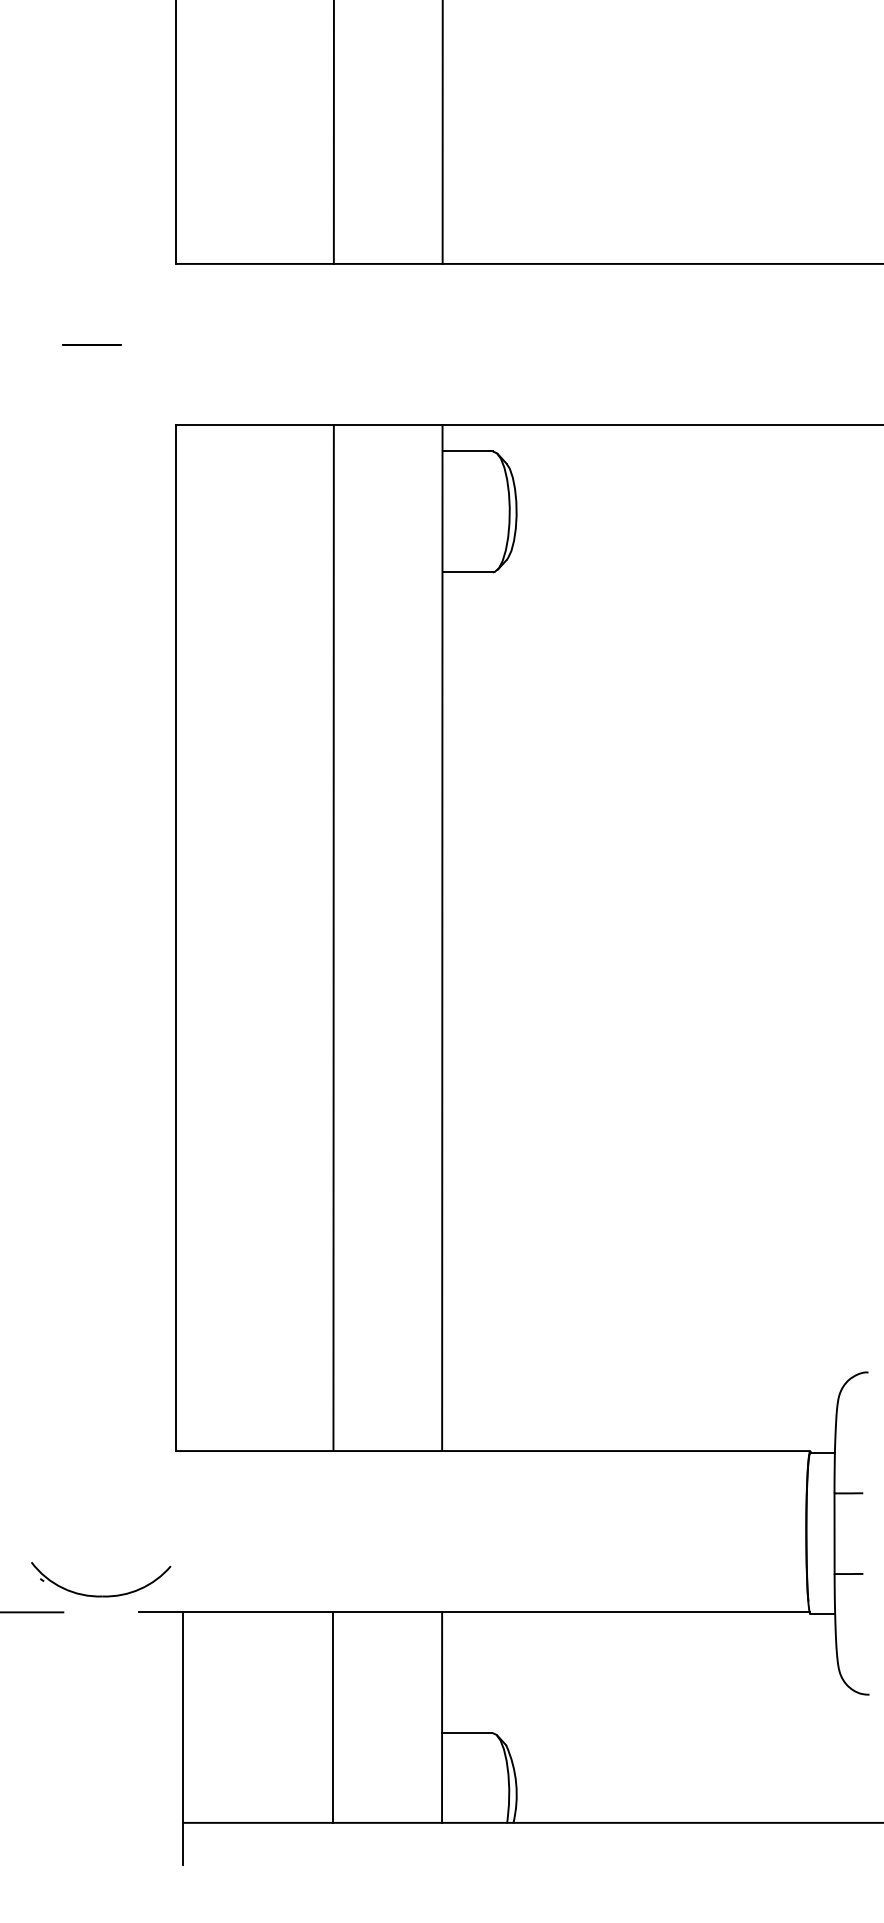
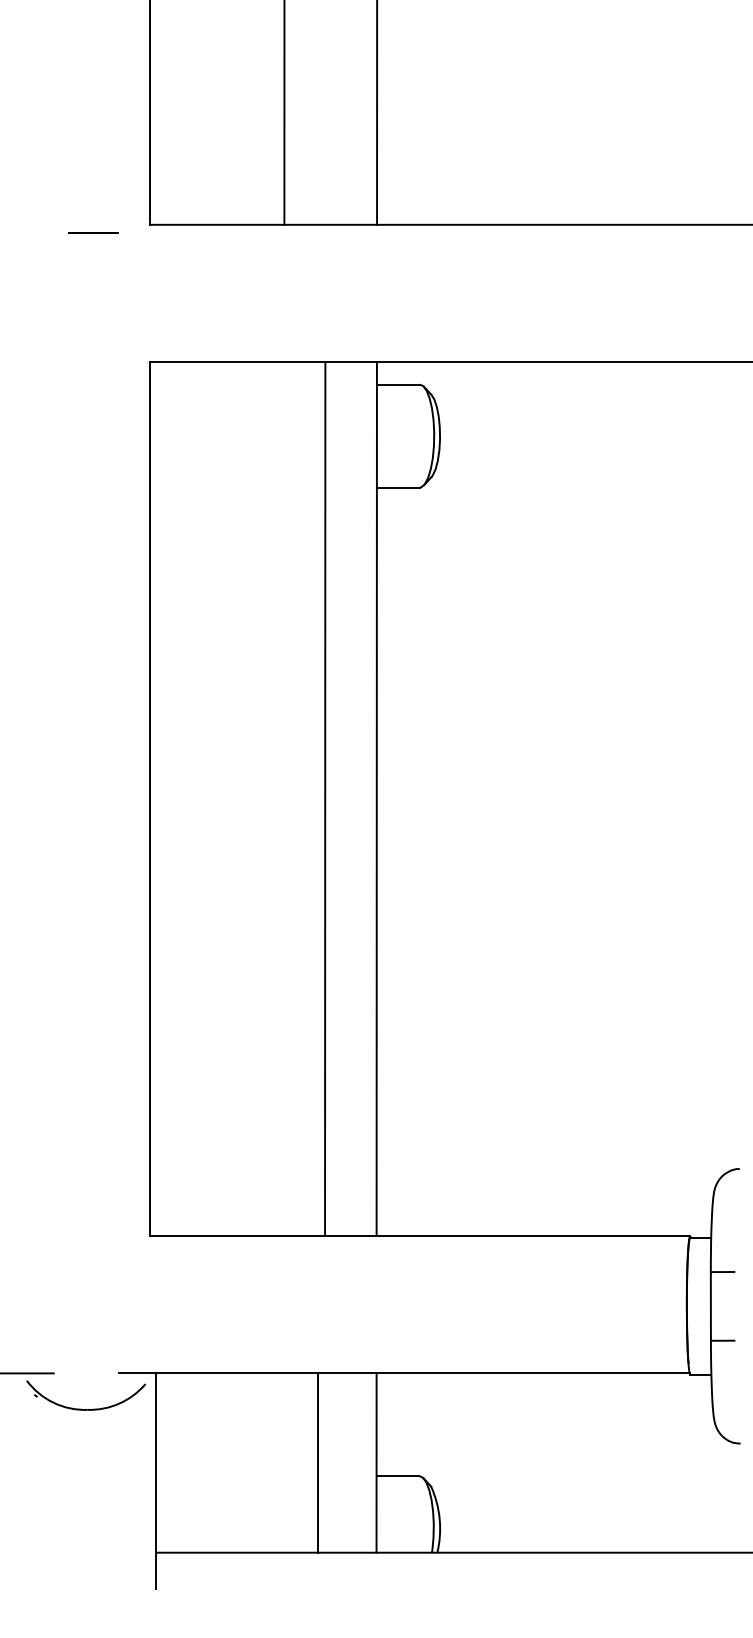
line: (92, 344) -> (93, 232), moved
line: (333, 938) -> (325, 799), moved
part: (95, 1594) -> (81, 1408), moved
line: (332, 1716) -> (317, 1462), moved

